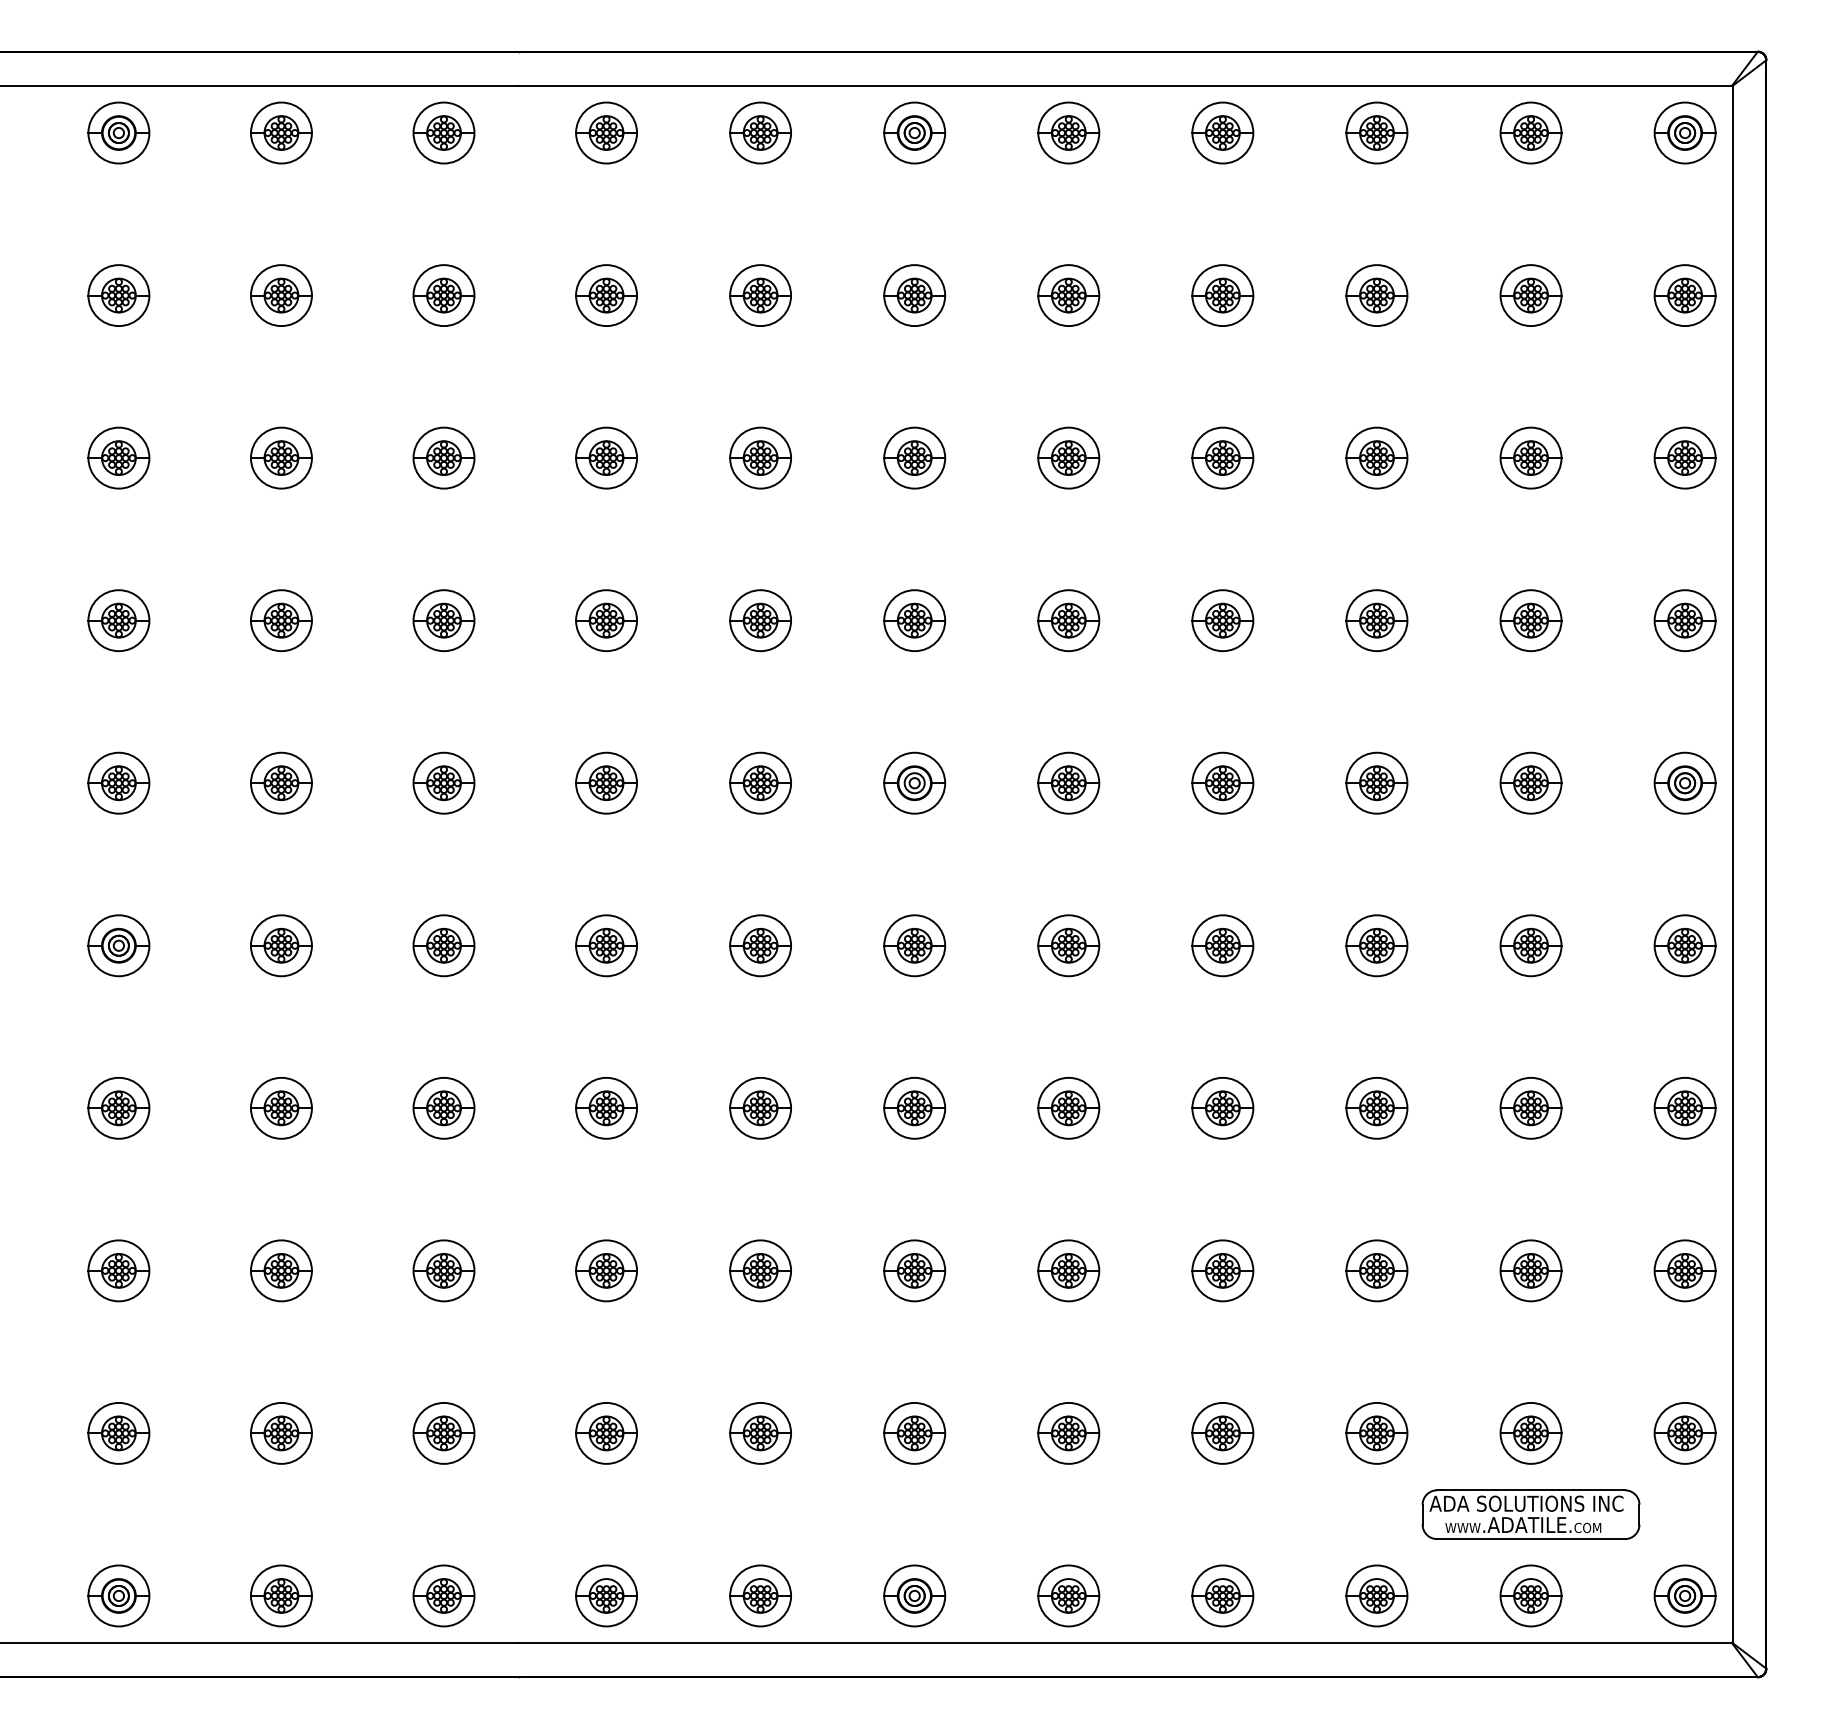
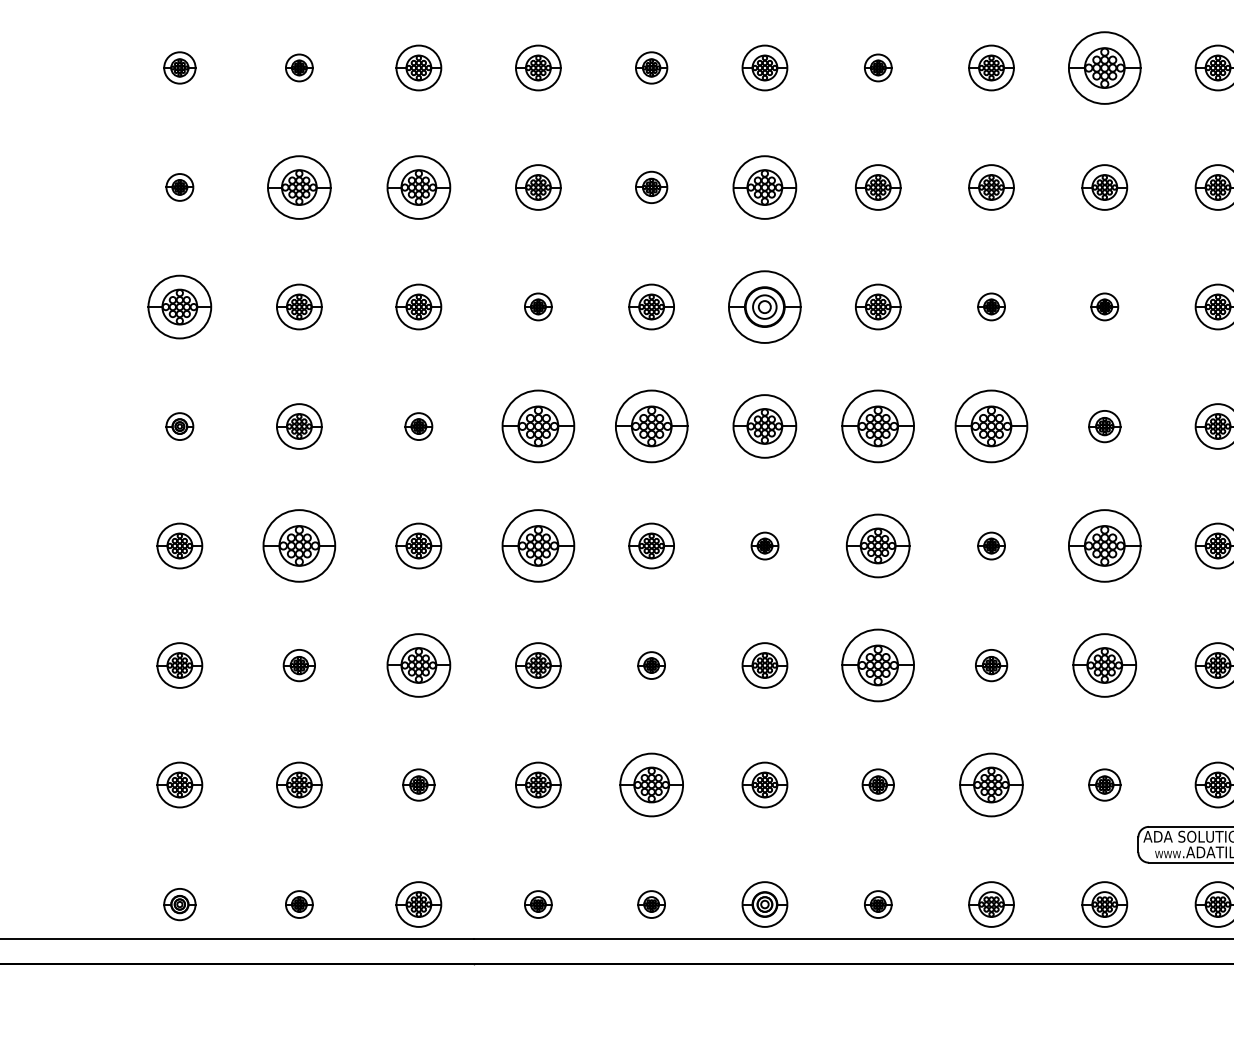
part: (118, 457) -> (179, 67), size x0.7
part: (281, 457) -> (299, 67), size x0.6
part: (760, 457) -> (651, 67), size x0.7
part: (1068, 457) -> (878, 67), size x0.6
part: (1376, 457) -> (1104, 67), size x1.6
part: (118, 620) -> (179, 187), size x0.6
part: (281, 620) -> (299, 187), size x1.4
part: (443, 620) -> (418, 187), size x1.4
part: (760, 620) -> (651, 187), size x0.7
part: (914, 620) -> (764, 187), size x1.4
part: (118, 782) -> (179, 306), size x1.4
part: (606, 782) -> (538, 306), size x0.6
part: (914, 782) -> (764, 306), size x1.6
part: (1222, 782) -> (991, 306), size x0.6
part: (1376, 782) -> (1104, 306), size x0.6
part: (118, 945) -> (179, 426), size x0.6
part: (443, 945) -> (418, 426), size x0.6
part: (606, 945) -> (538, 426), size x1.6
part: (760, 945) -> (651, 426), size x1.6
part: (914, 945) -> (764, 426), size x1.4
part: (1068, 945) -> (878, 426), size x1.6
part: (1222, 945) -> (991, 426), size x1.6
part: (1376, 945) -> (1104, 426), size x0.7
part: (281, 1108) -> (299, 546), size x1.6
part: (606, 1108) -> (538, 546), size x1.6
part: (914, 1108) -> (764, 546), size x0.6
part: (1068, 1108) -> (878, 546), size x1.4
part: (1222, 1108) -> (991, 546), size x0.6
part: (1376, 1108) -> (1104, 546), size x1.6
part: (281, 1270) -> (299, 665), size x0.7
part: (443, 1270) -> (418, 665), size x1.4
part: (760, 1270) -> (651, 665), size x0.6
part: (1068, 1270) -> (878, 665), size x1.6
part: (1222, 1270) -> (991, 665), size x0.7
part: (1376, 1270) -> (1104, 665), size x1.4
part: (443, 1433) -> (418, 785), size x0.7
part: (760, 1433) -> (651, 785), size x1.4
part: (1068, 1433) -> (878, 785), size x0.7
part: (1222, 1433) -> (991, 785), size x1.4
part: (1376, 1433) -> (1104, 785), size x0.7
part: (118, 1595) -> (179, 904), size x0.7
part: (281, 1595) -> (299, 904), size x0.6
part: (606, 1595) -> (538, 904), size x0.6
part: (760, 1595) -> (651, 904), size x0.6
part: (1068, 1595) -> (878, 904), size x0.6

